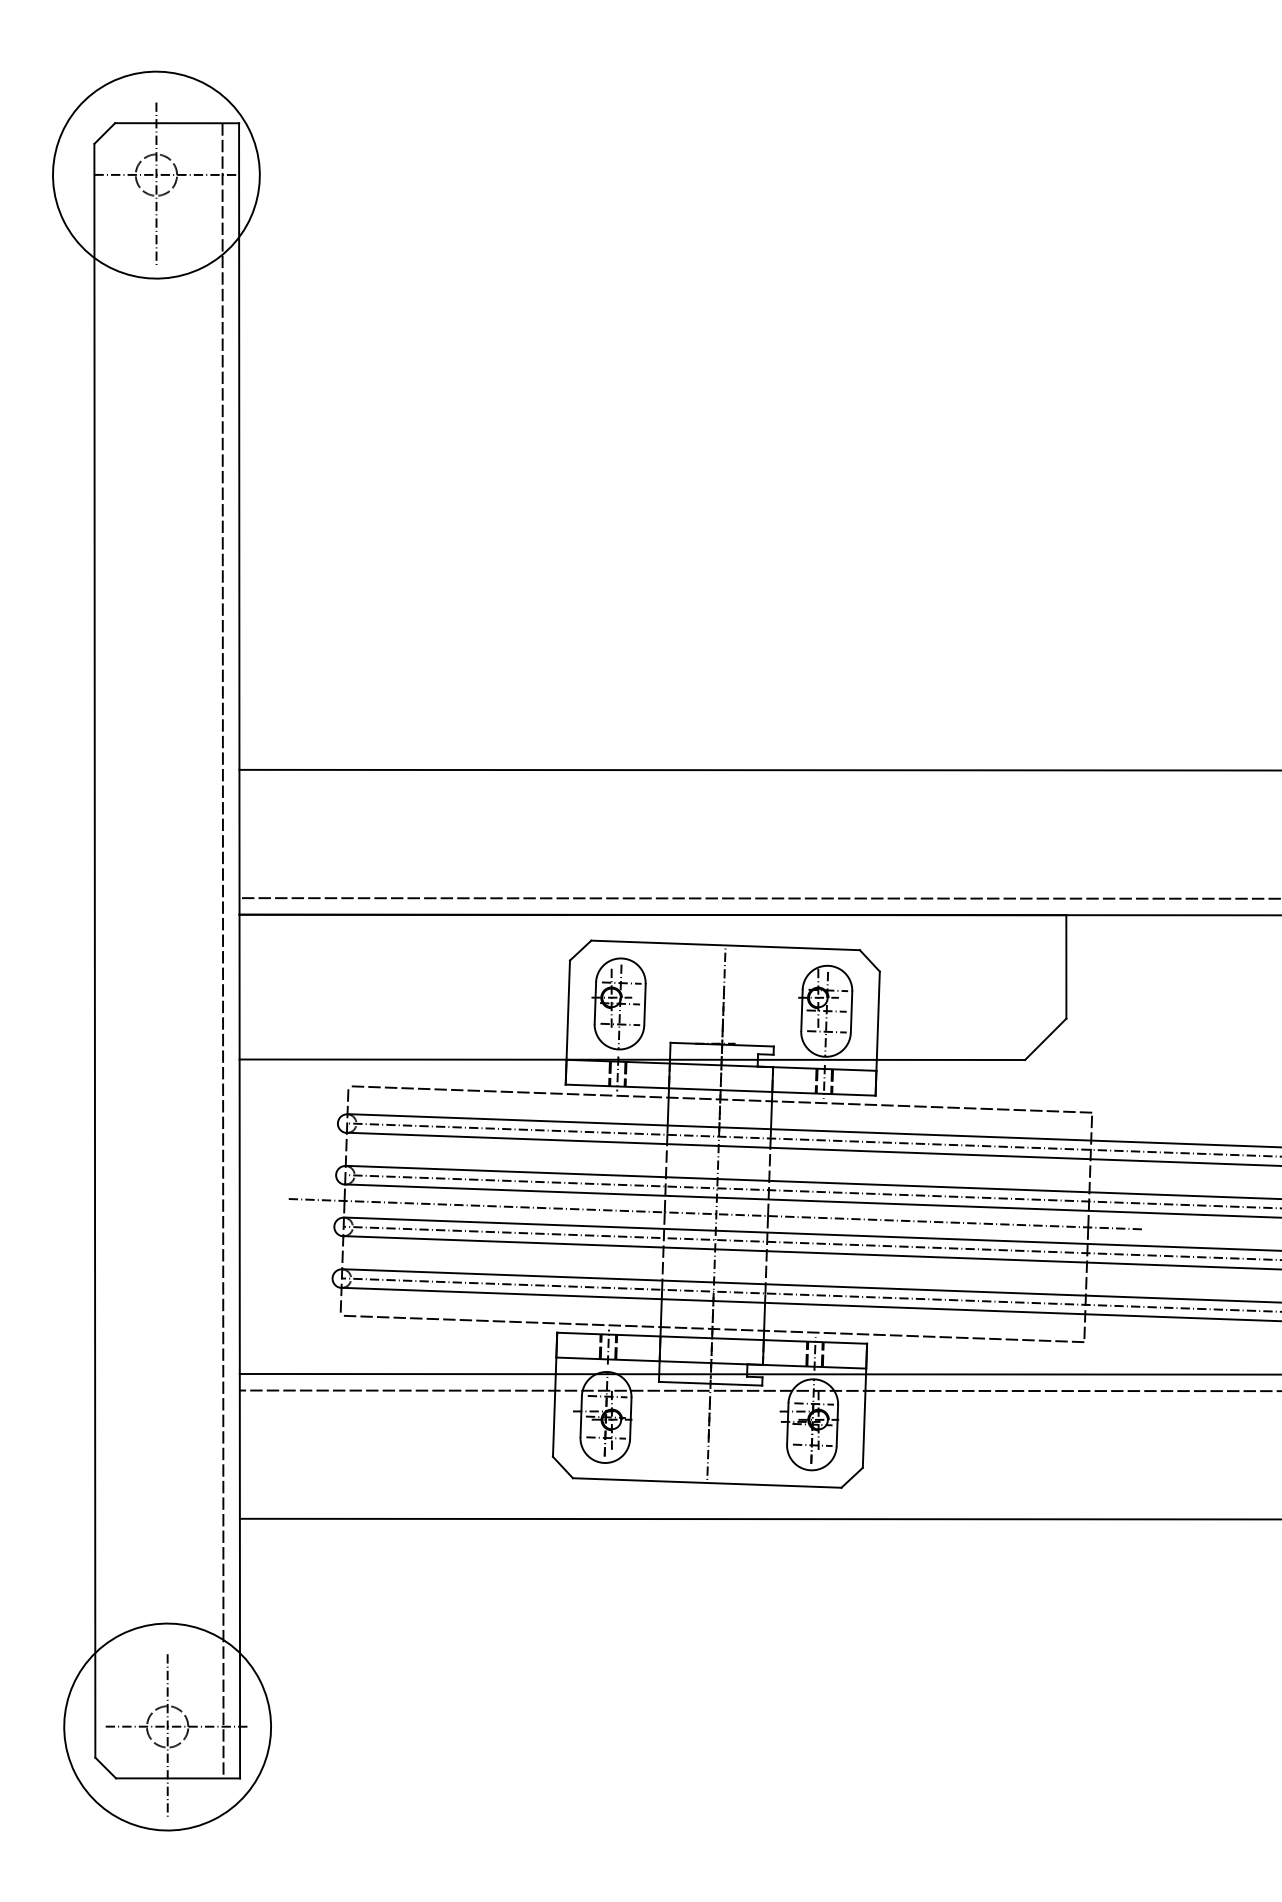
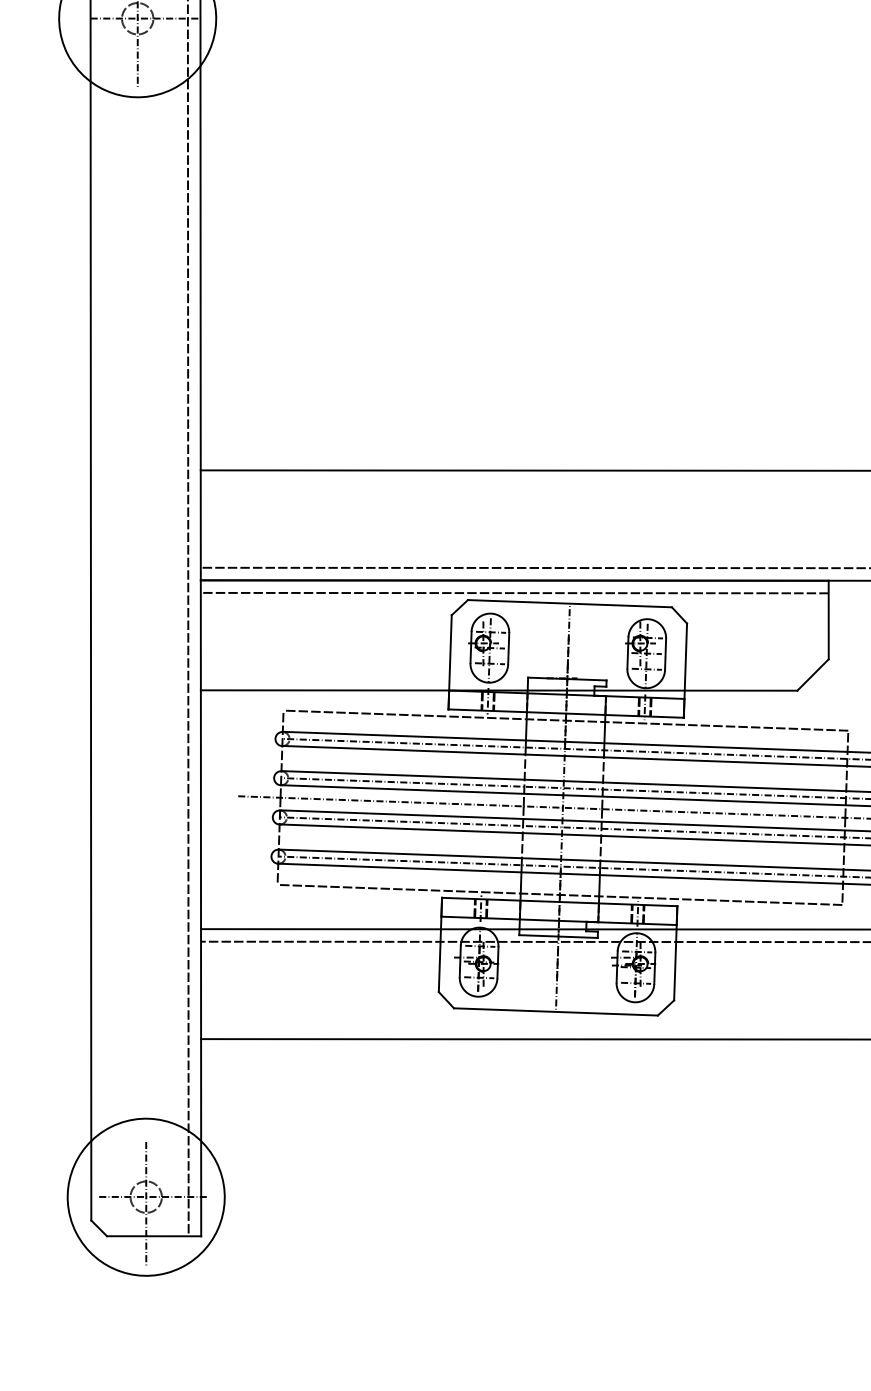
line: (652, 931) -> (514, 593), added

